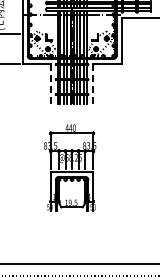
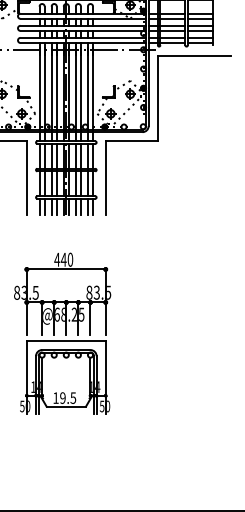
line: (50, 83) -> (26, 177), dashed -> solid
line: (93, 83) -> (105, 177), dashed -> solid

